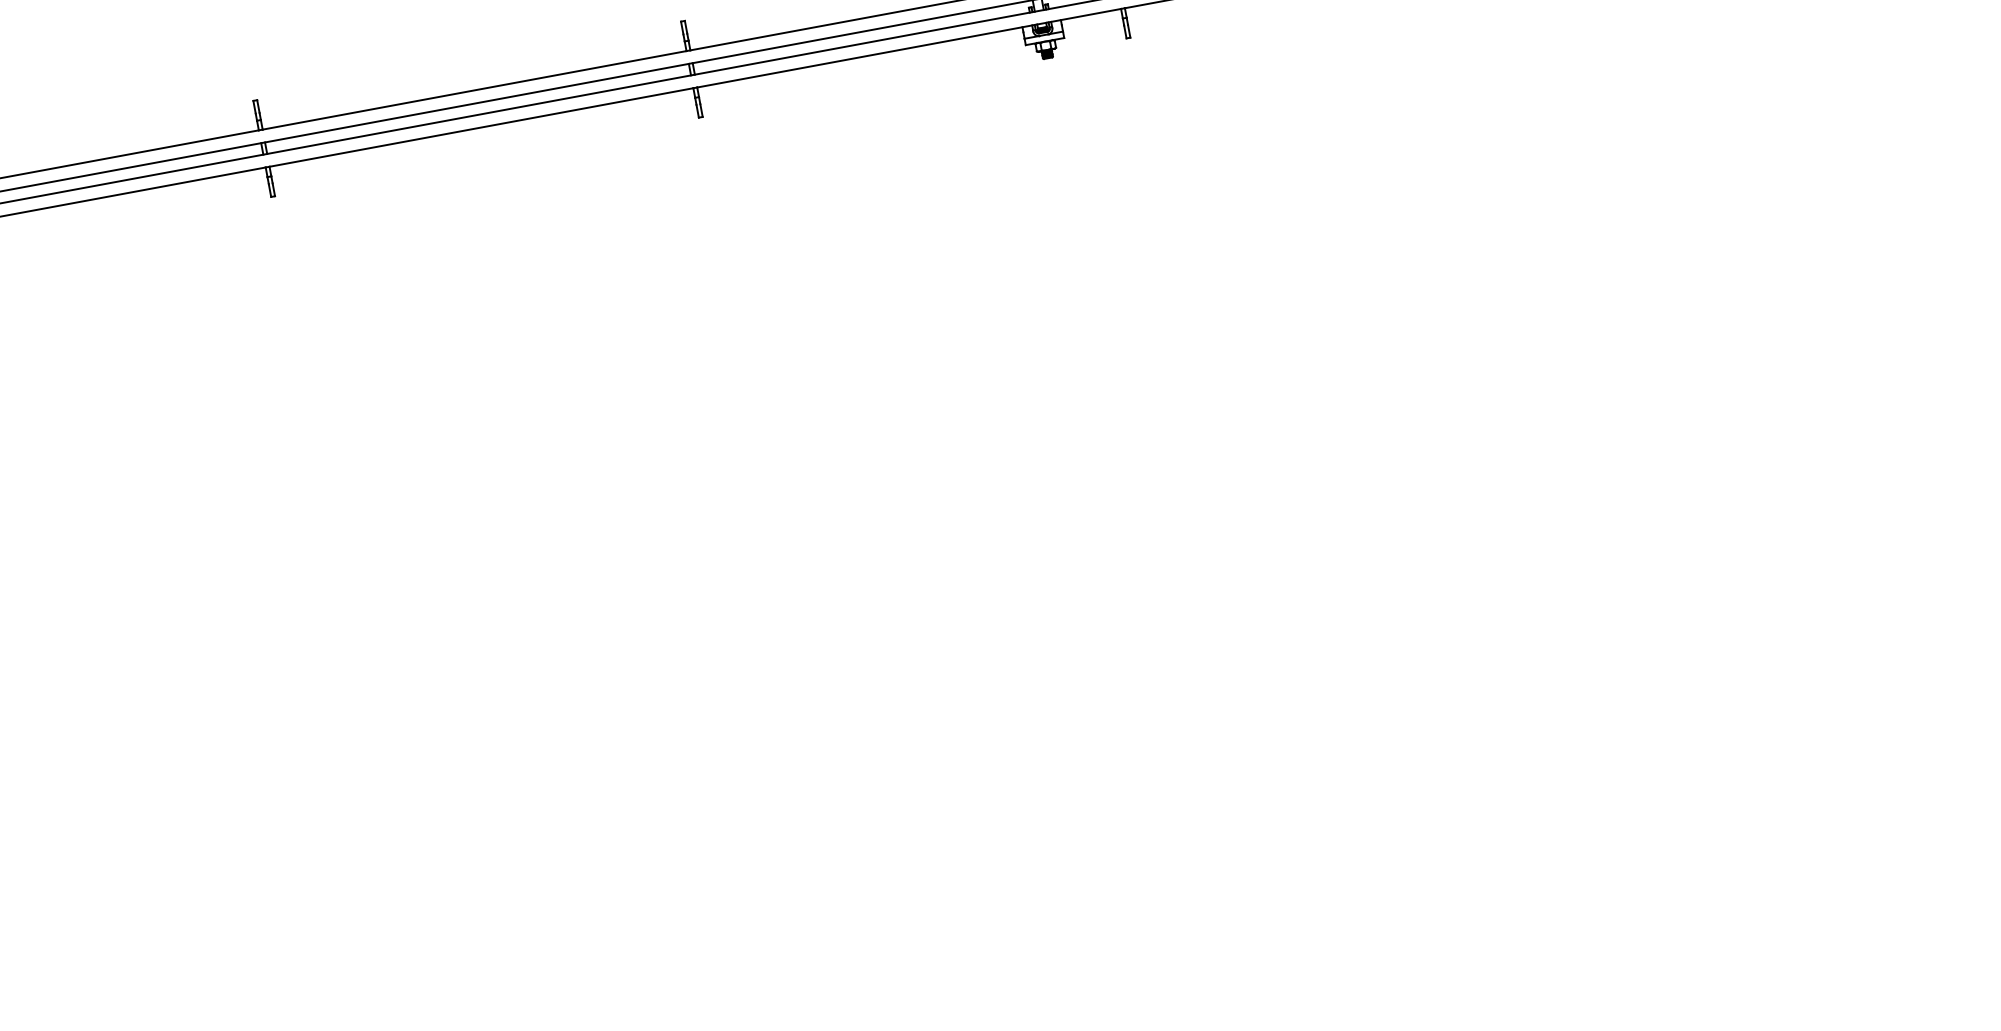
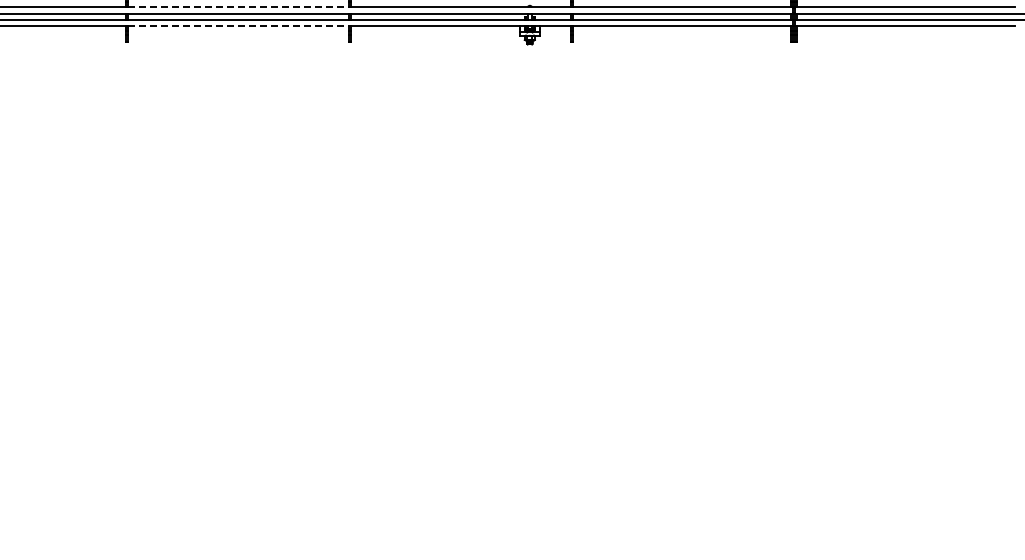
line: (475, 90) -> (238, 7), solid -> dashed
line: (482, 127) -> (238, 26), solid -> dashed

